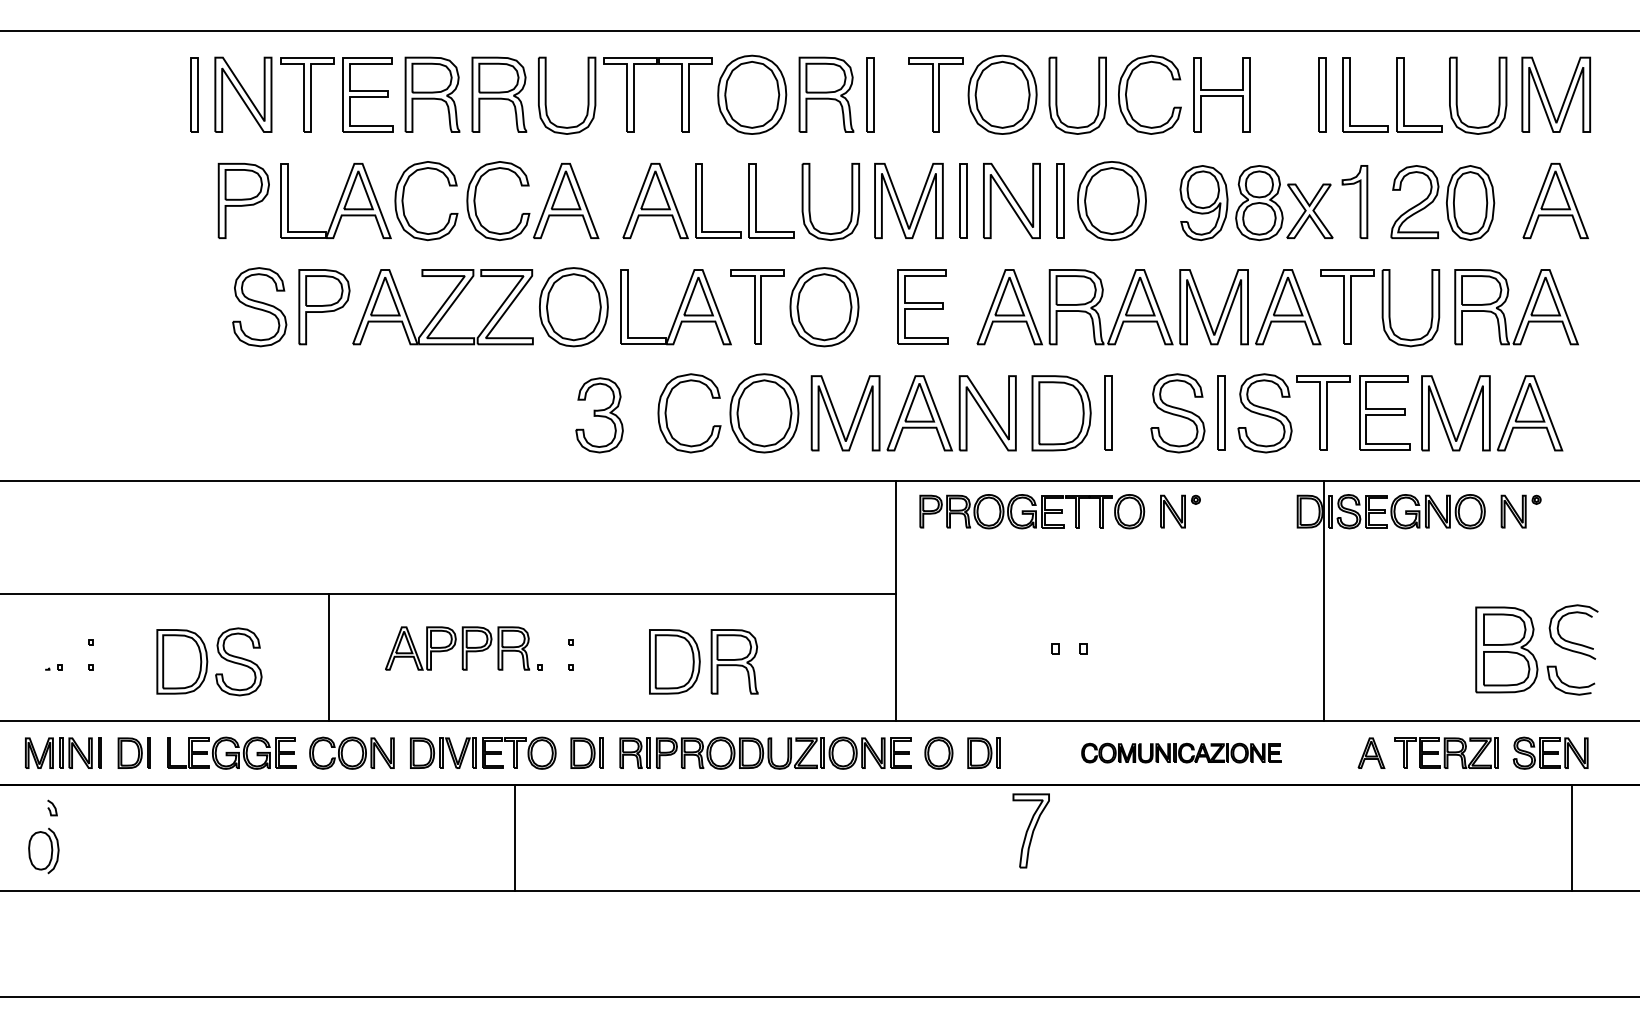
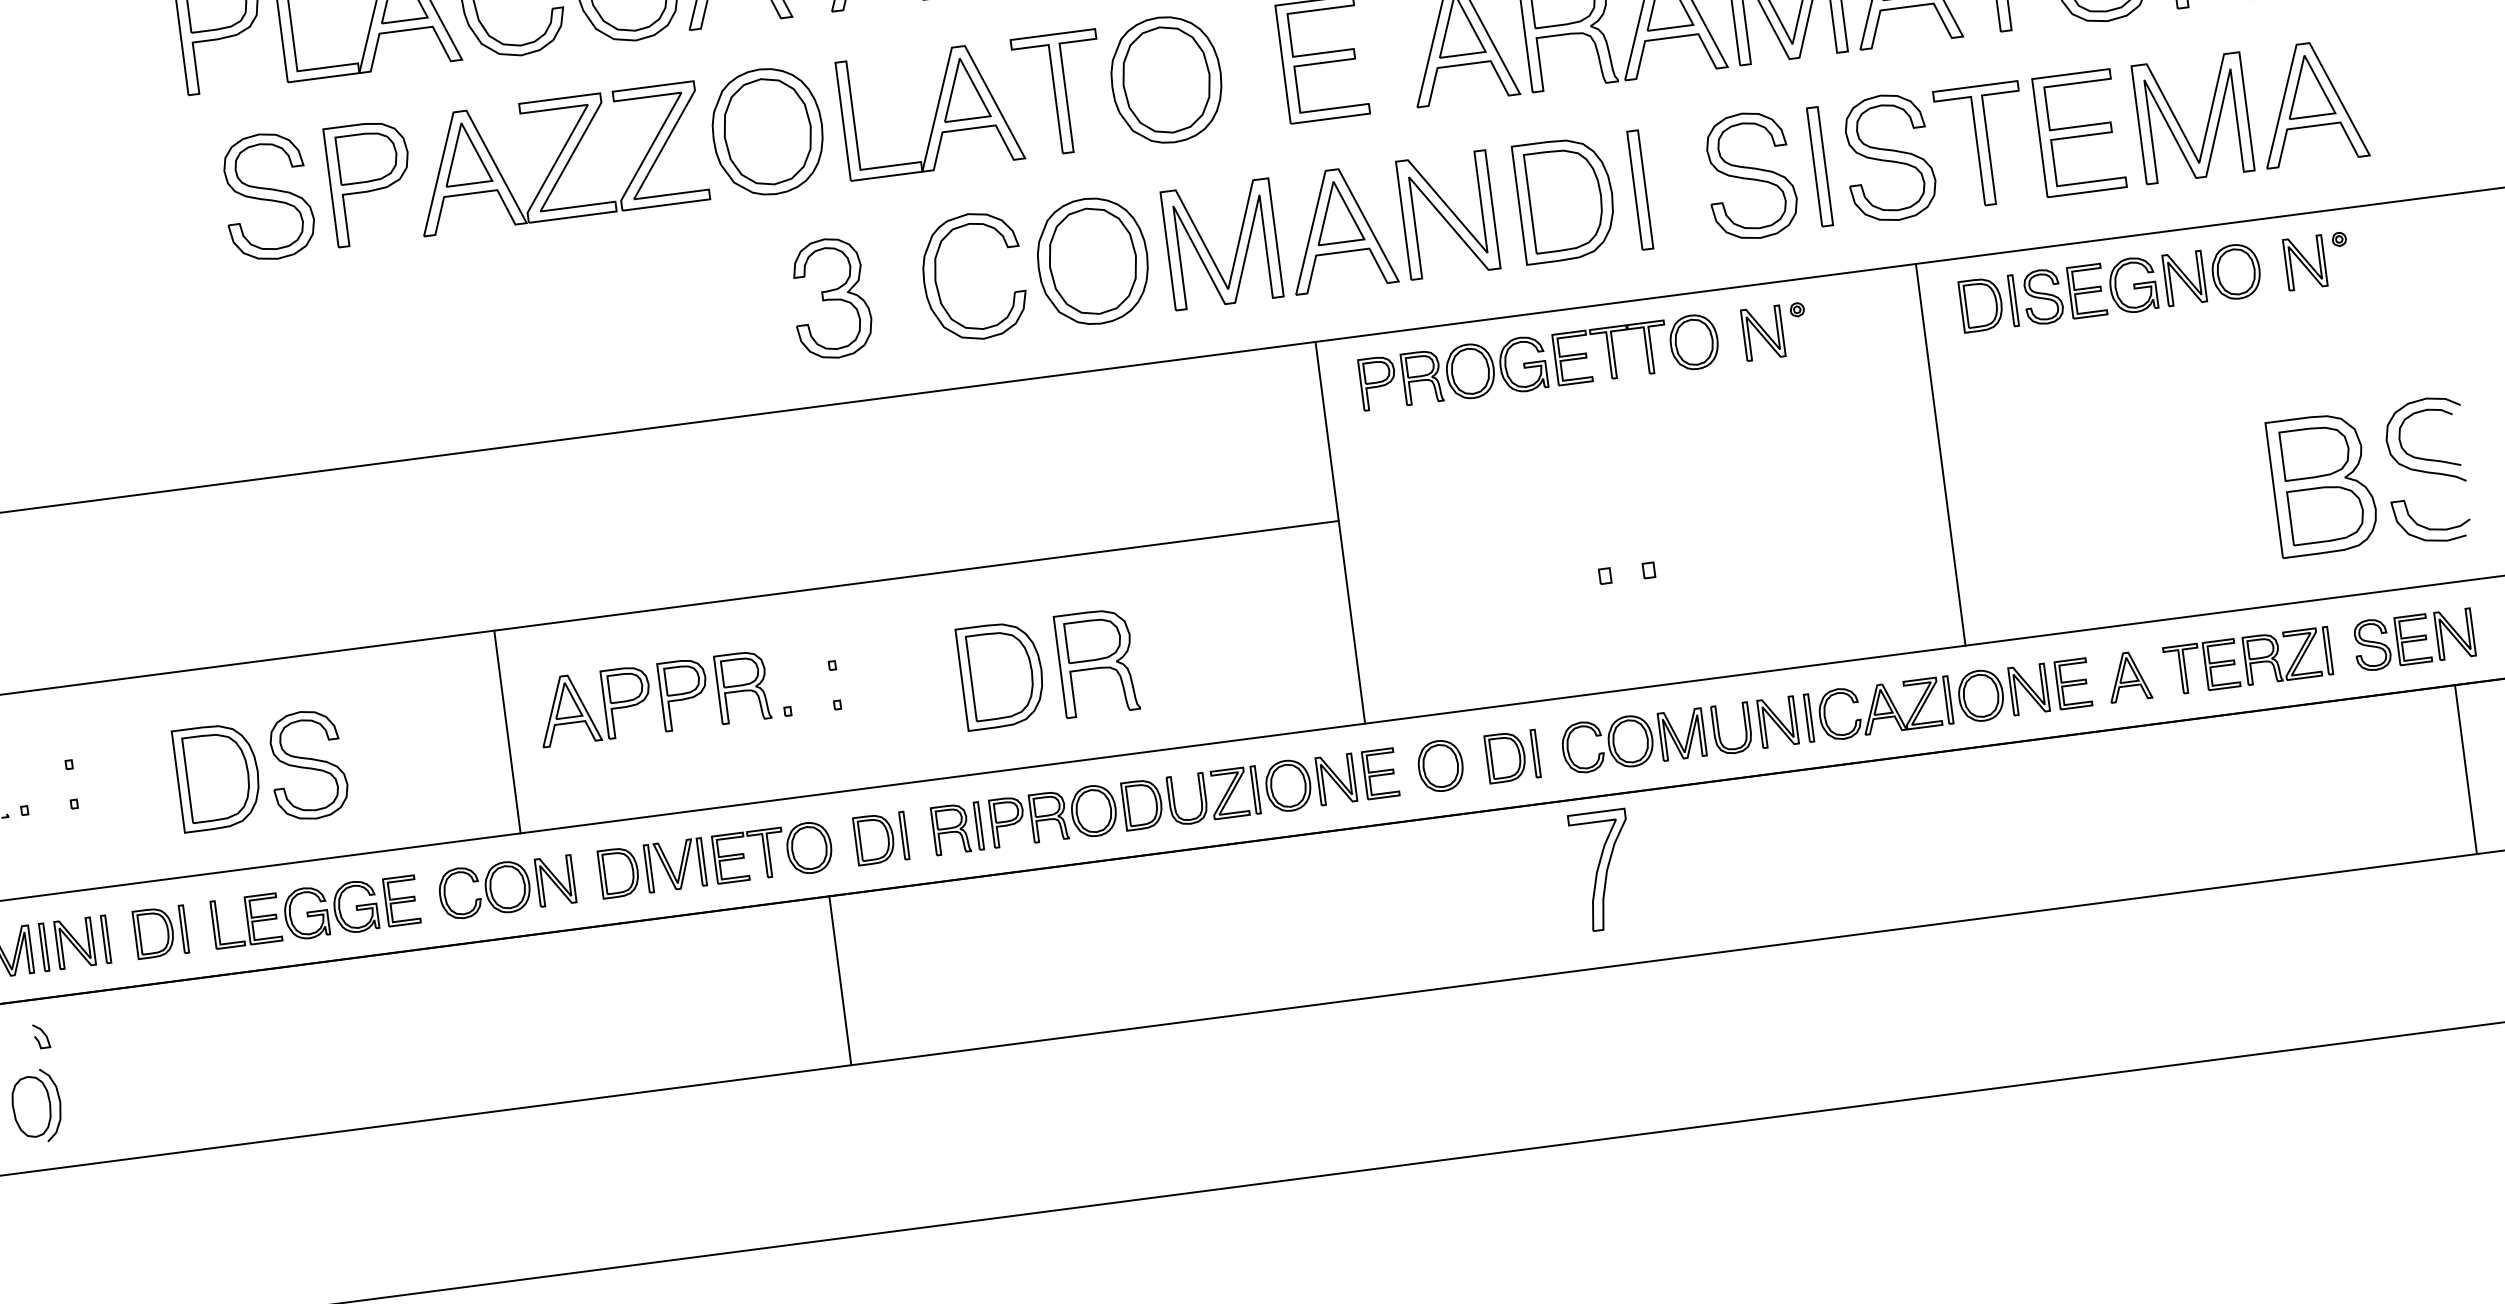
line: (1323, 601) -> (1940, 455), moved
line: (328, 657) -> (507, 732), moved
part: (1181, 752) -> (1826, 714), size x1.67
line: (514, 837) -> (840, 980), moved

